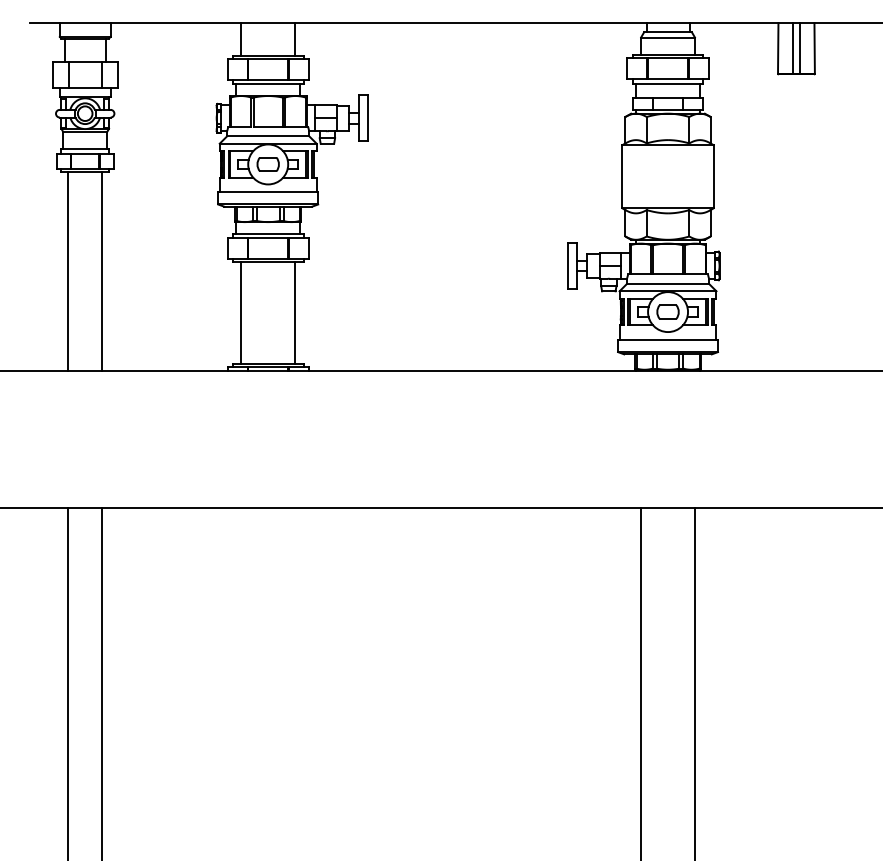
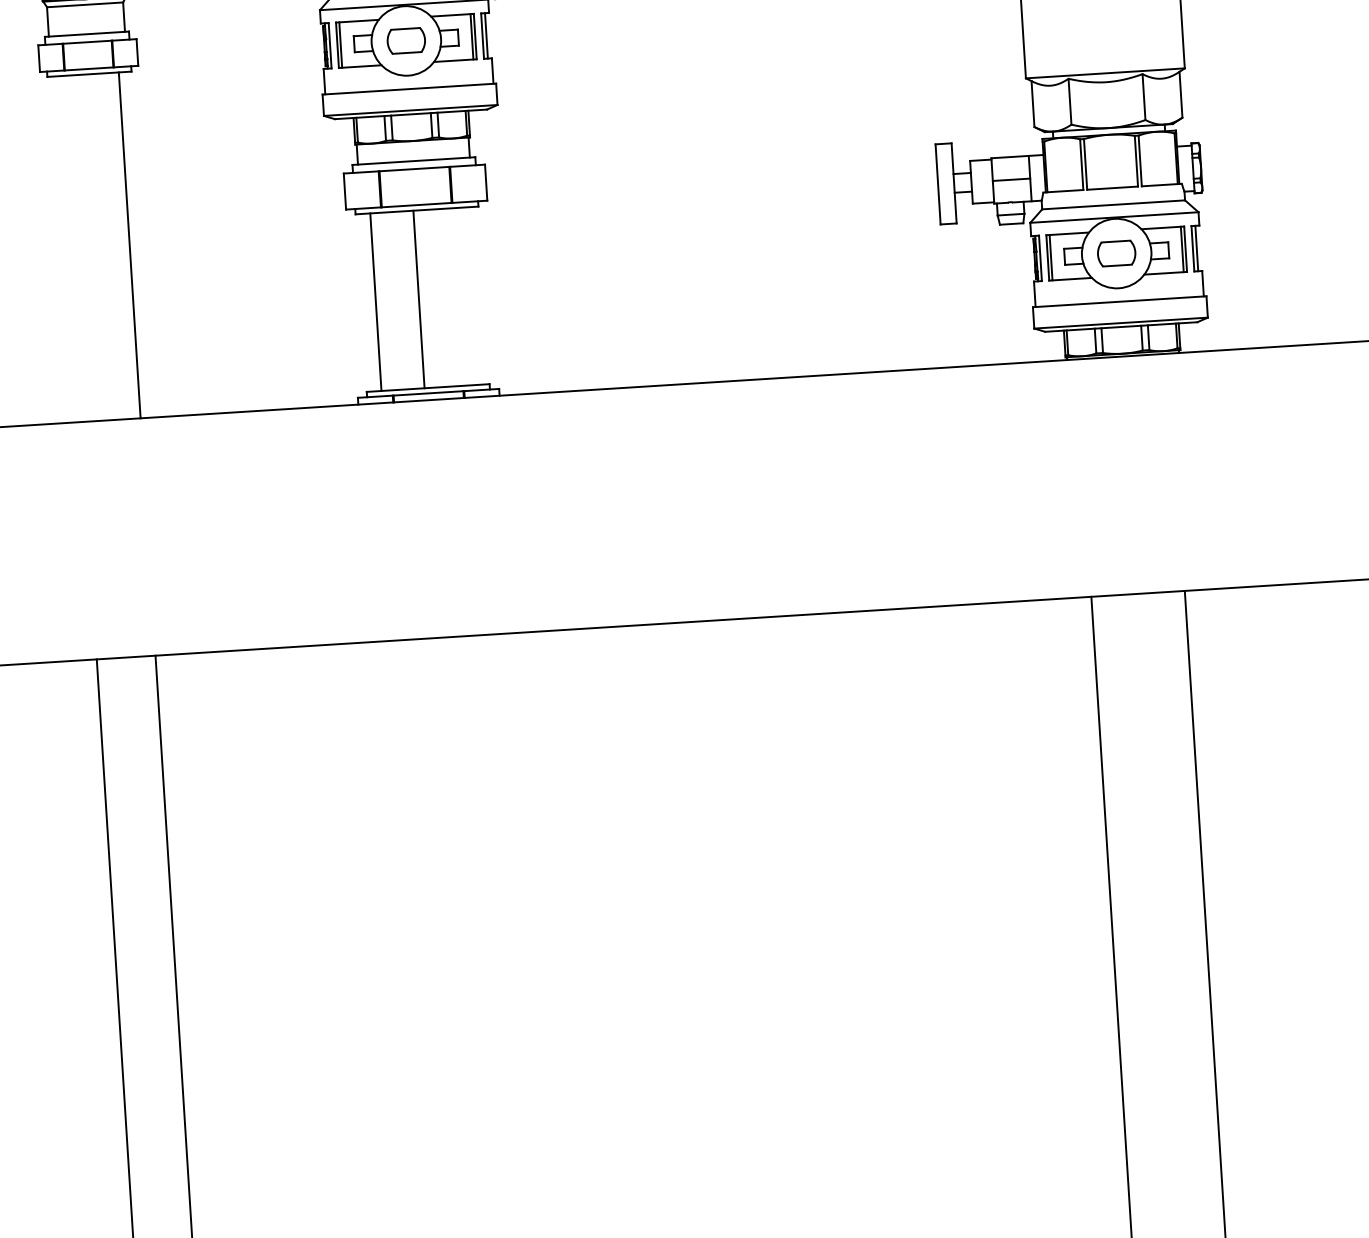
line: (68, 271) -> (71, 248), removed
line: (295, 313) -> (419, 299), moved

